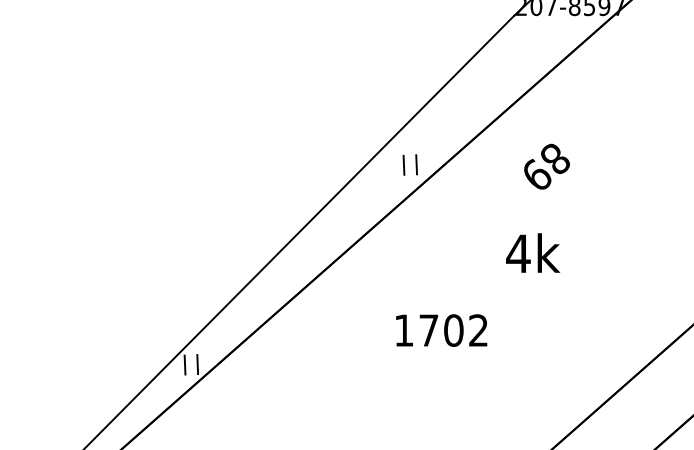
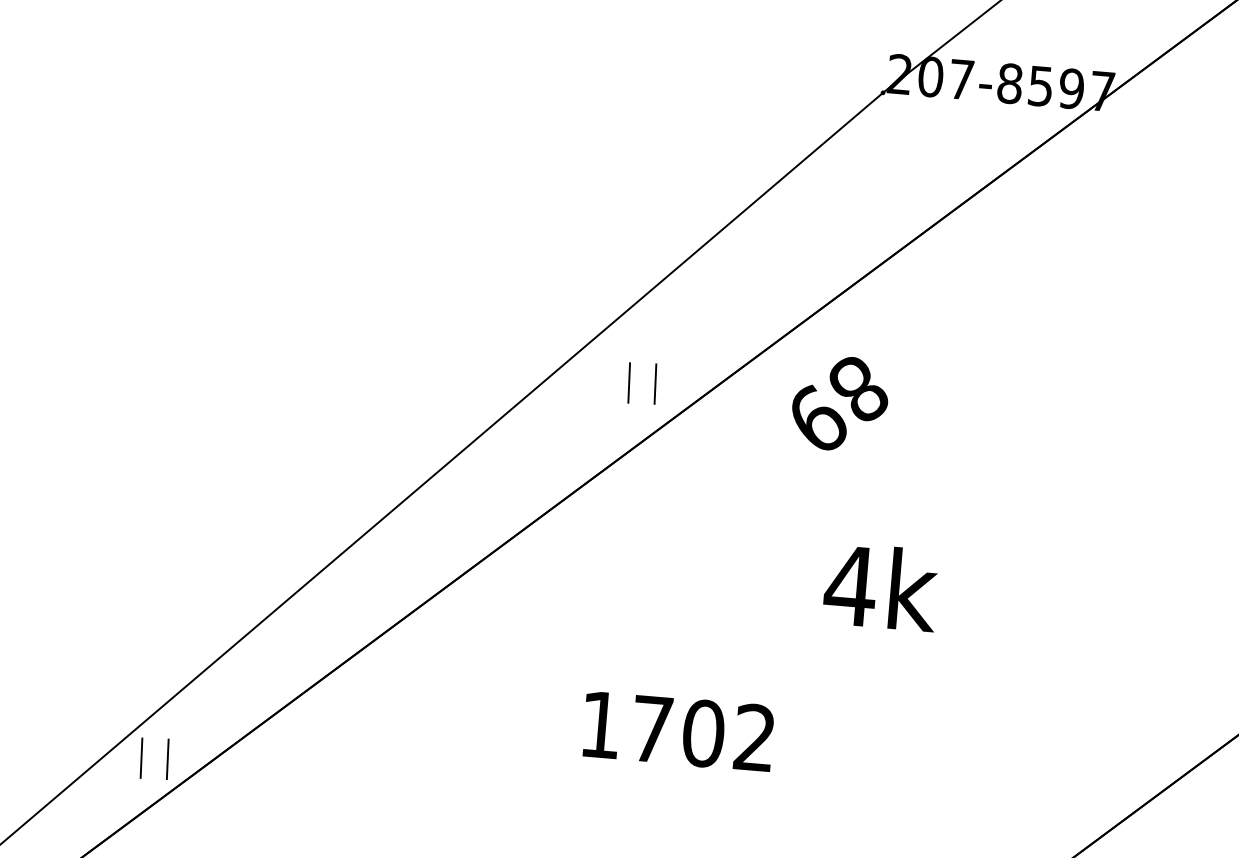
text: (546, 166) -> (839, 403), moved

